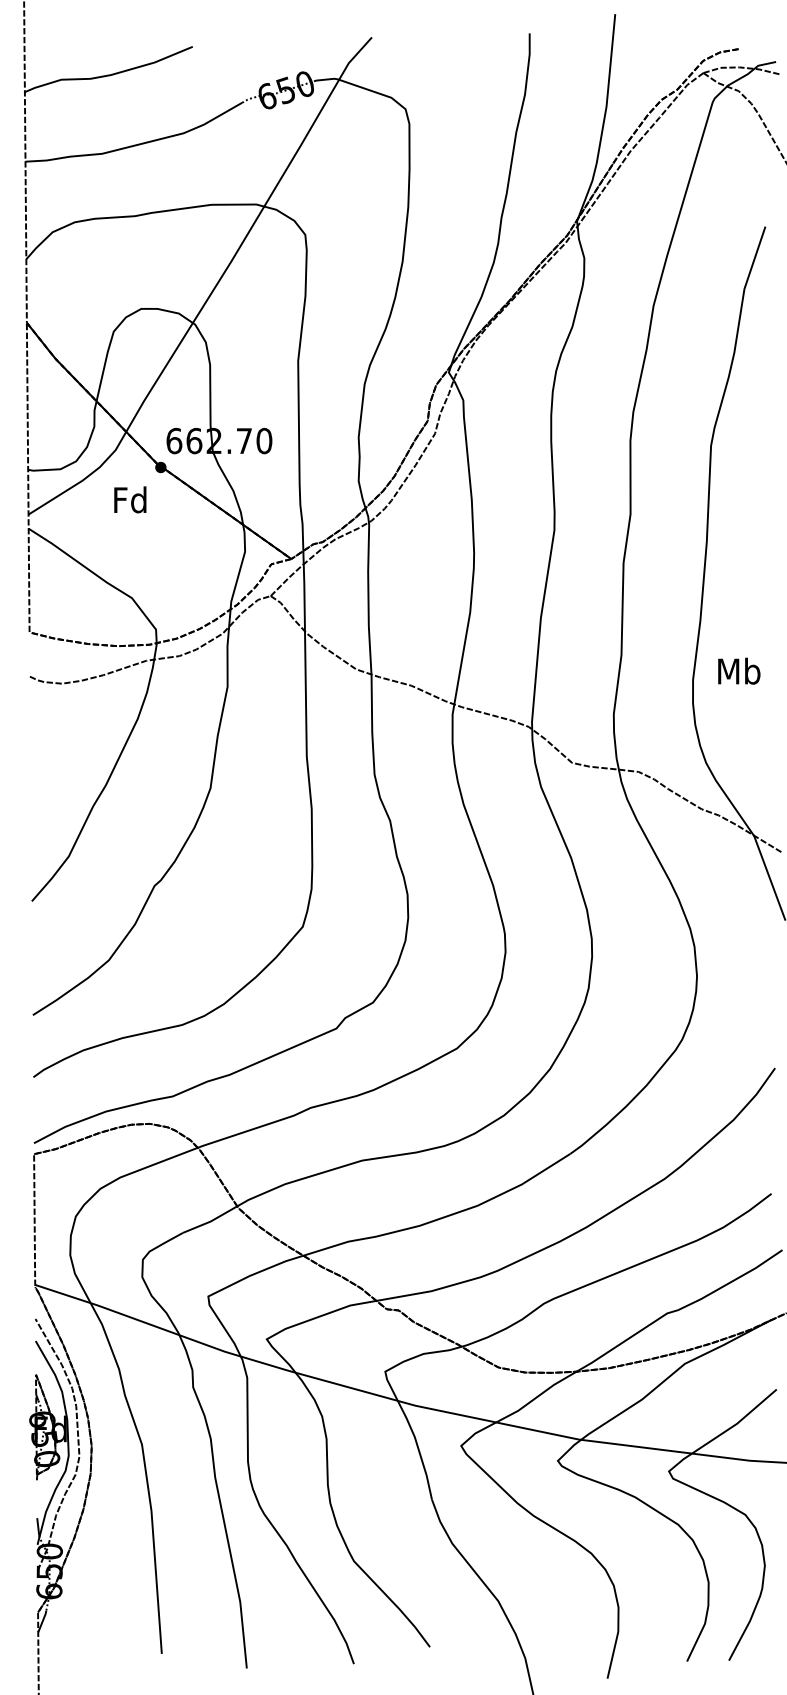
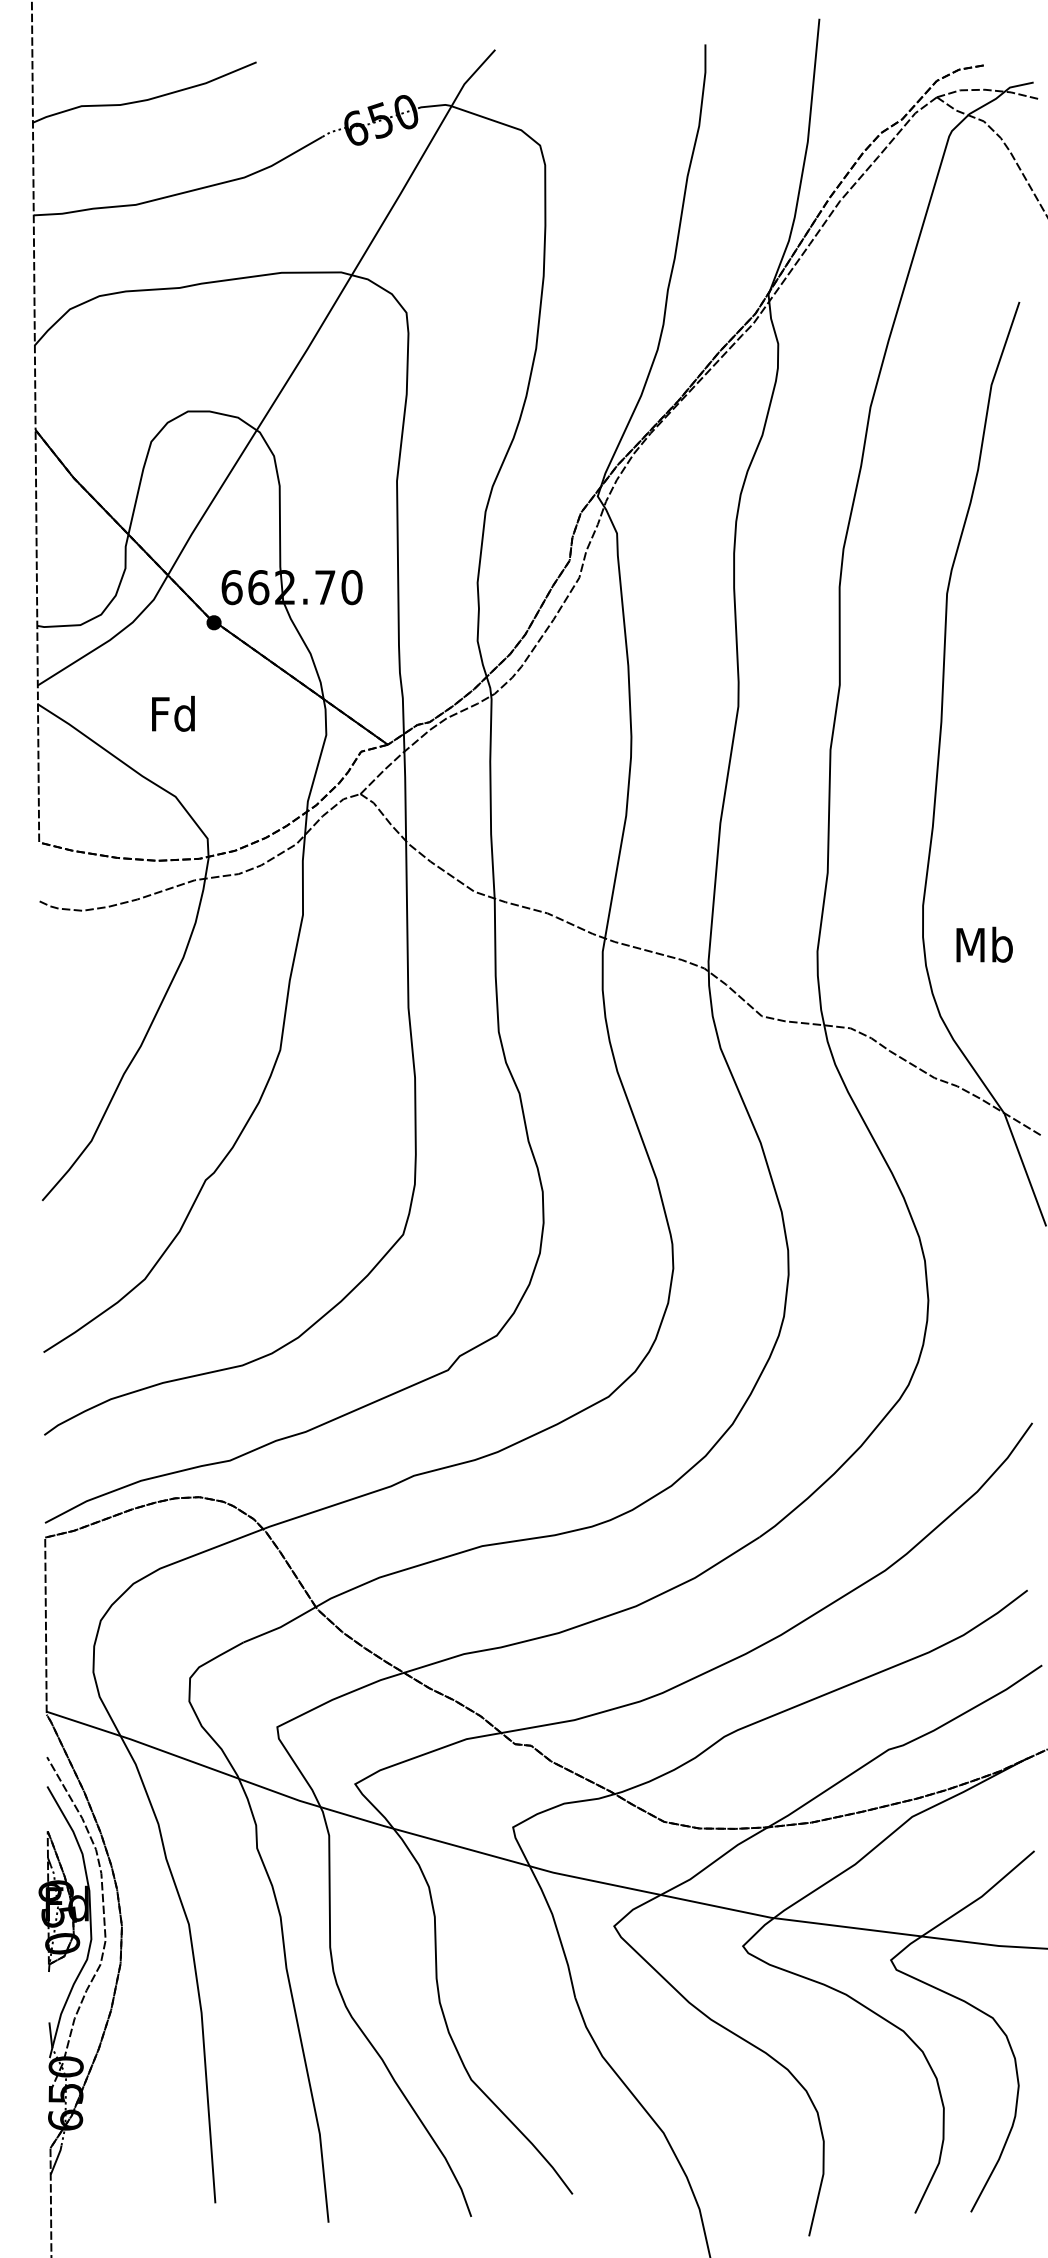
text: (130, 499) -> (173, 713), moved
text: (739, 670) -> (984, 943), moved

